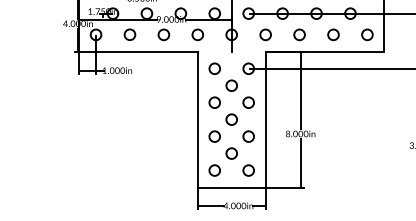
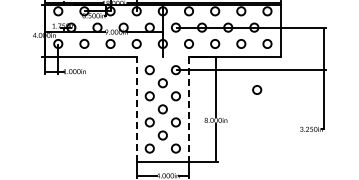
circle: (354, 93) -> (257, 89), added
line: (197, 118) -> (136, 108), solid -> dashed
line: (266, 119) -> (189, 109), solid -> dashed

